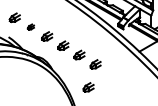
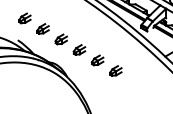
part: (30, 26) -> (42, 28), size x1.67
part: (88, 87) -> (107, 96), removed

